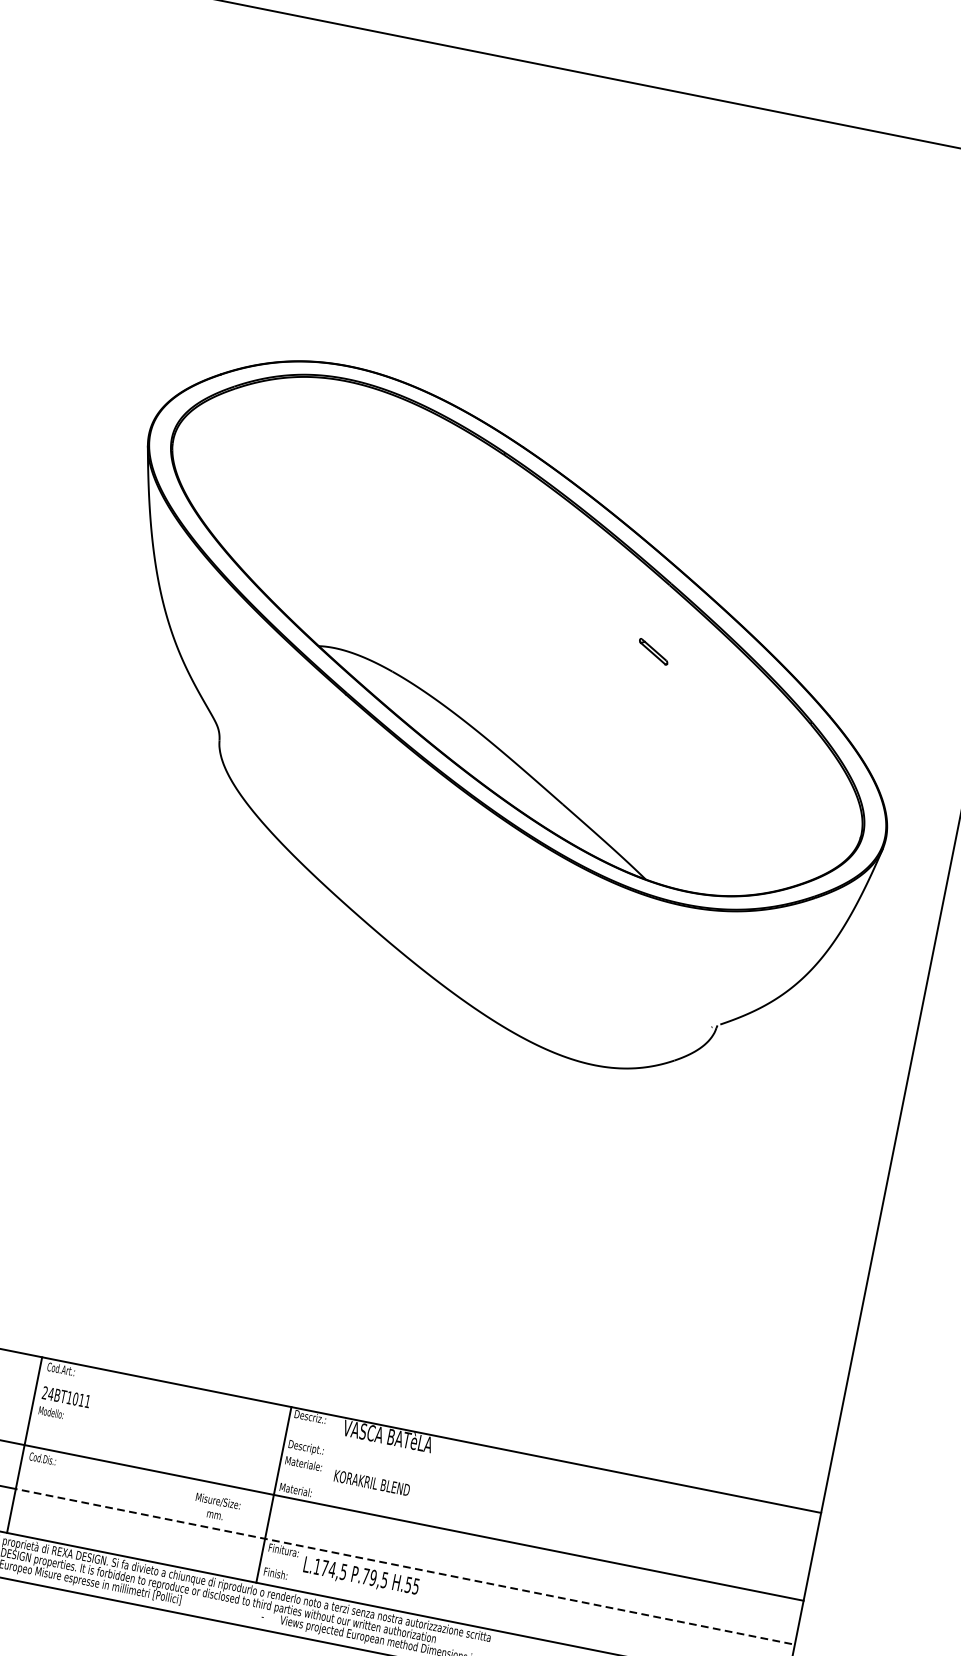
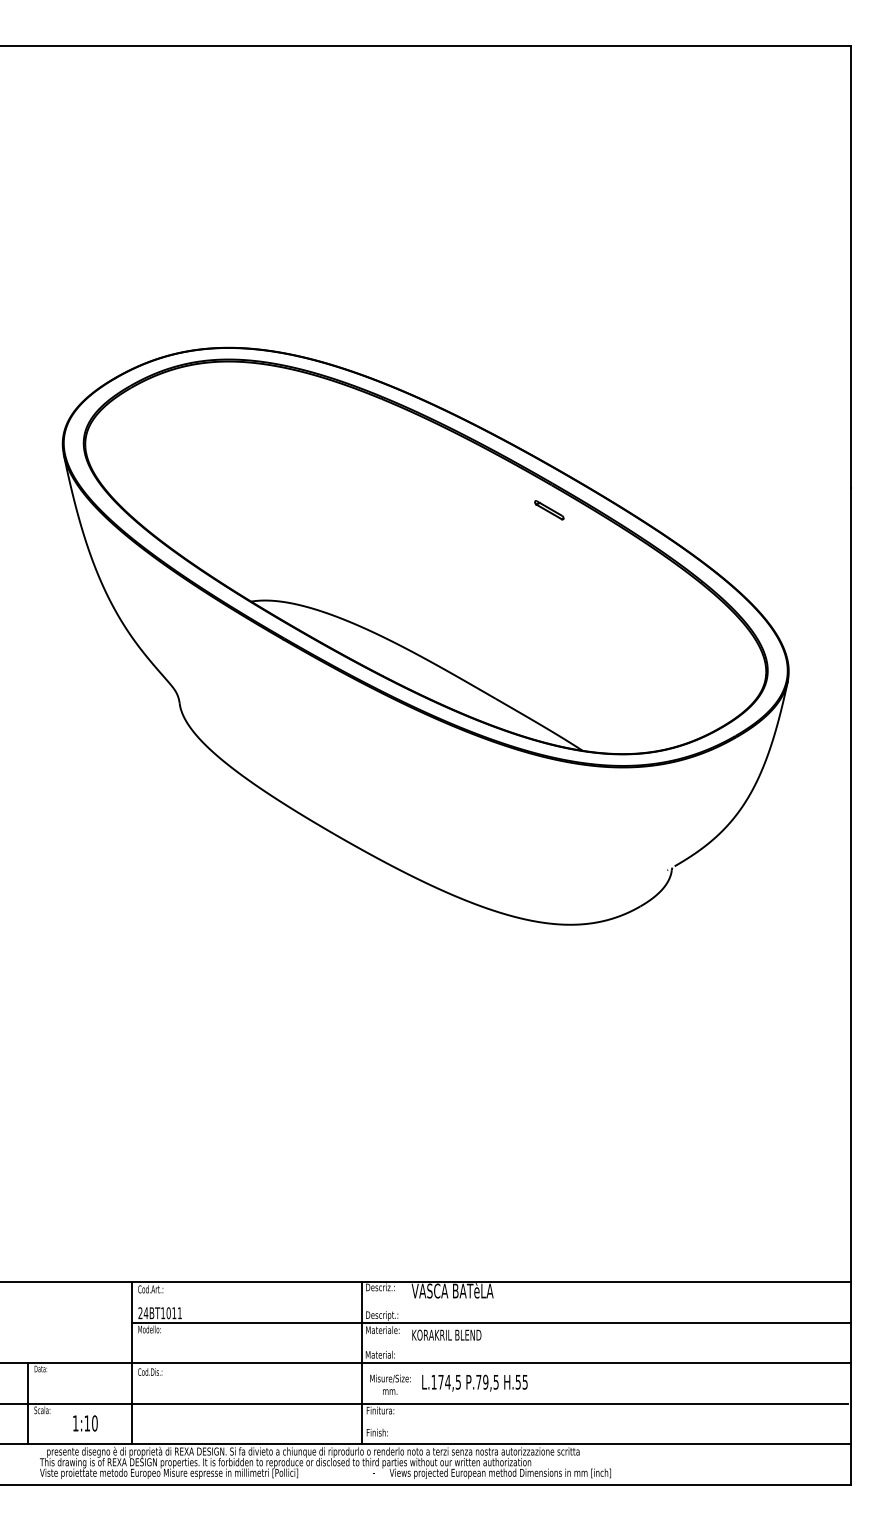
part: (653, 652) -> (549, 510), moved
line: (422, 1478) -> (490, 1322), added
text: (217, 1507) -> (390, 1384), moved
line: (403, 1566) -> (489, 1403), dashed -> solid
text: (361, 1575) -> (474, 1382), moved

